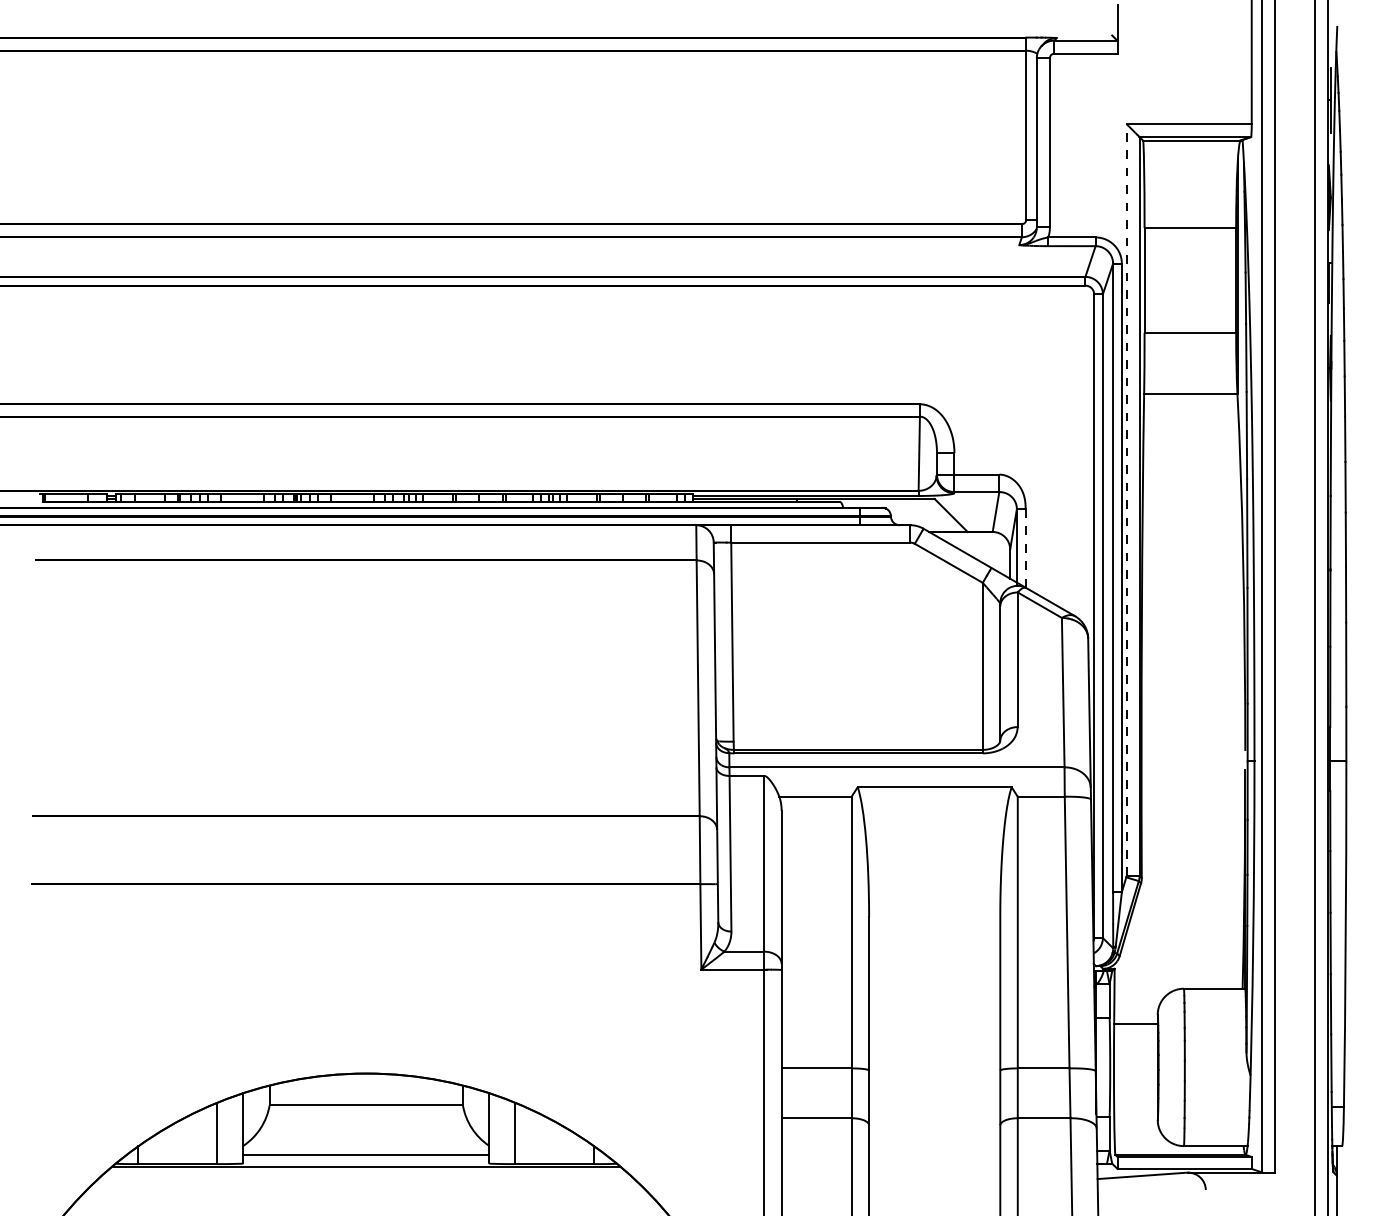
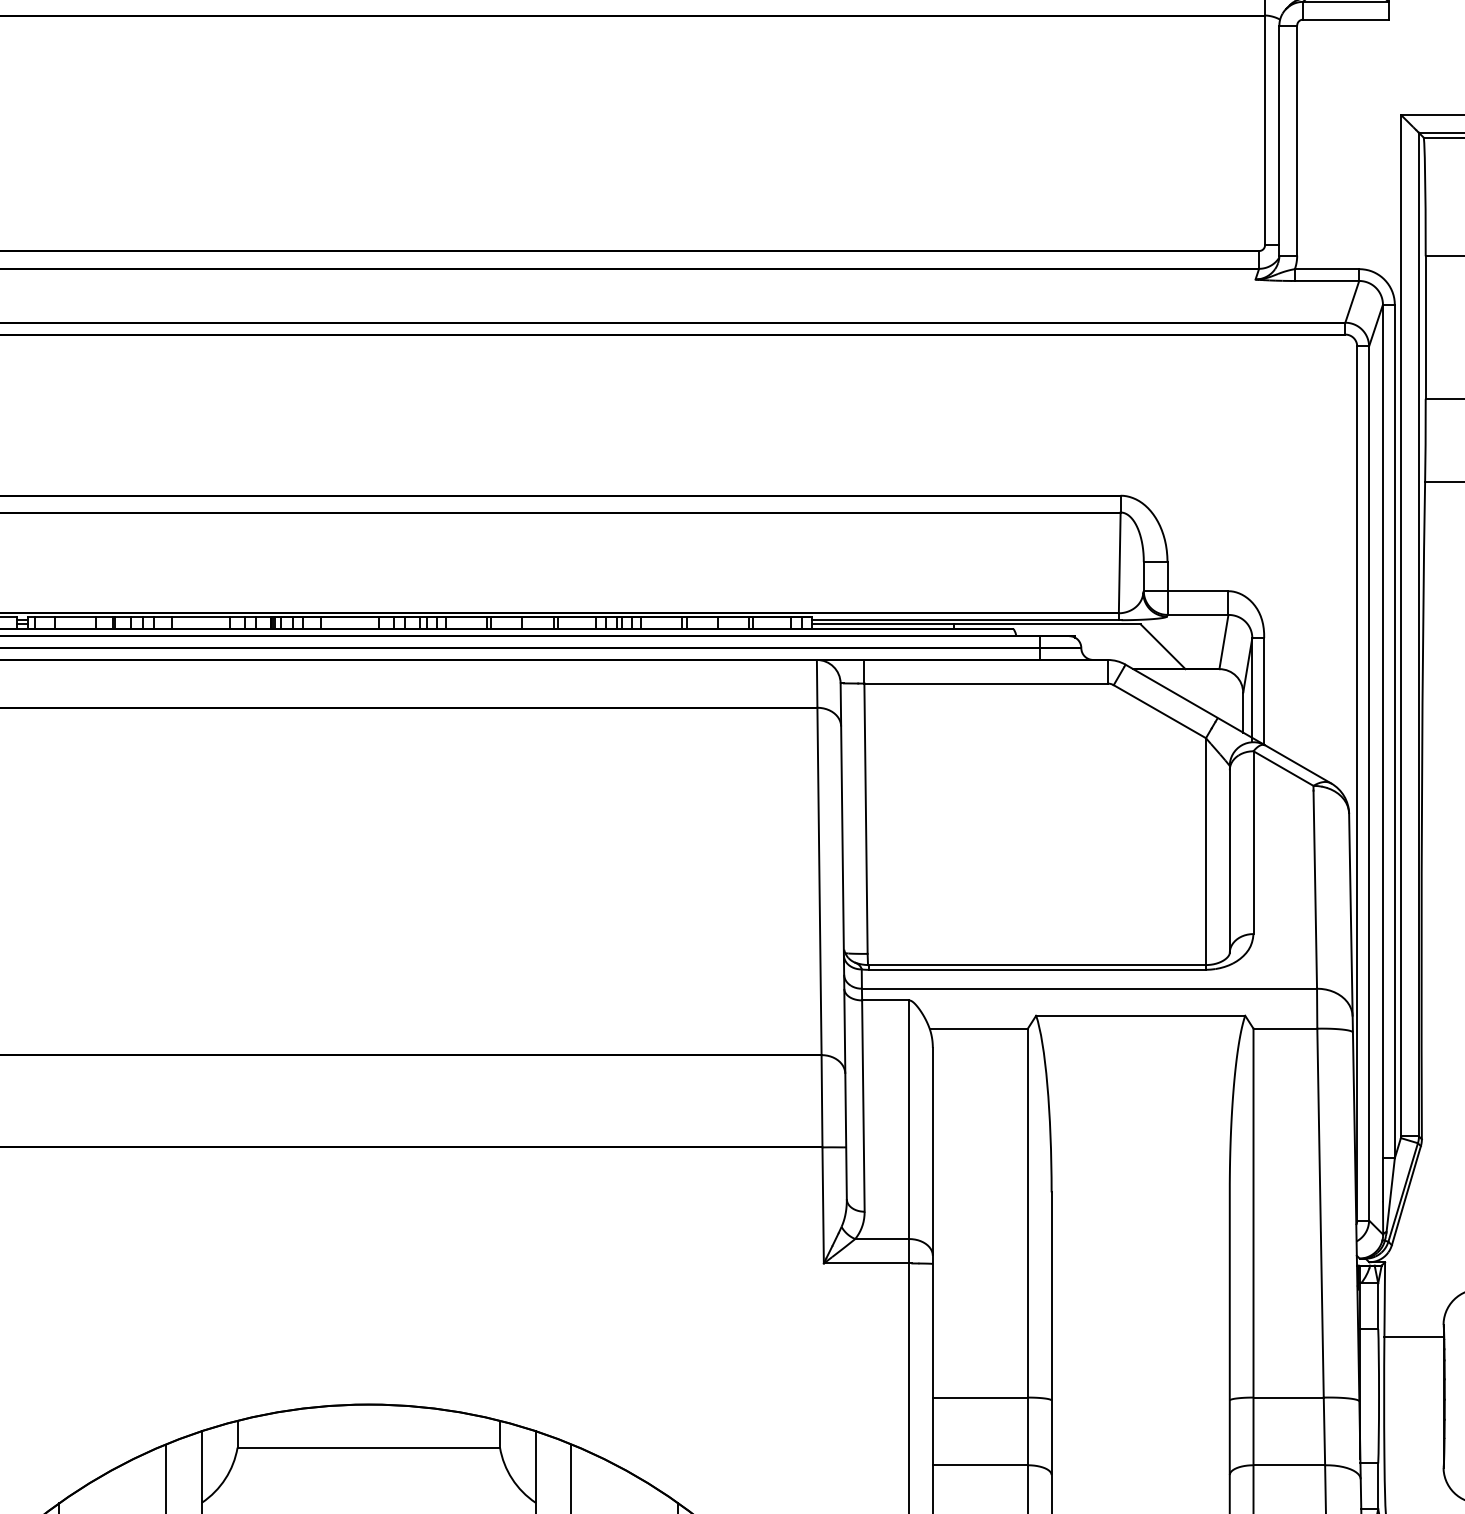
line: (1126, 499) -> (1401, 625), dashed -> solid
line: (1025, 547) -> (1263, 690), dashed -> solid

